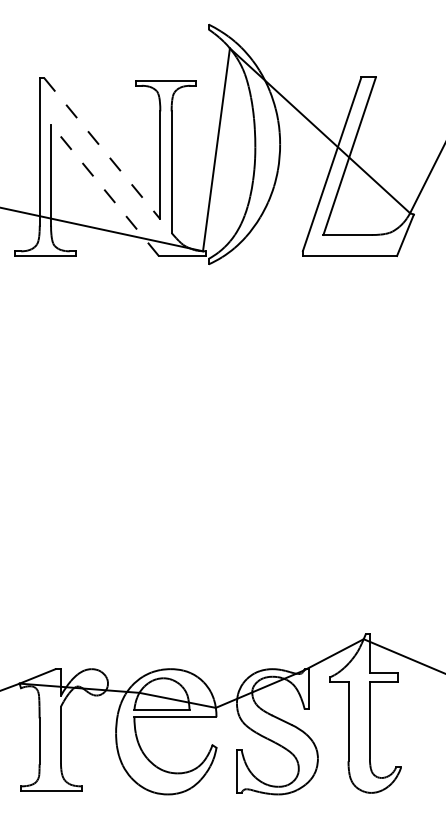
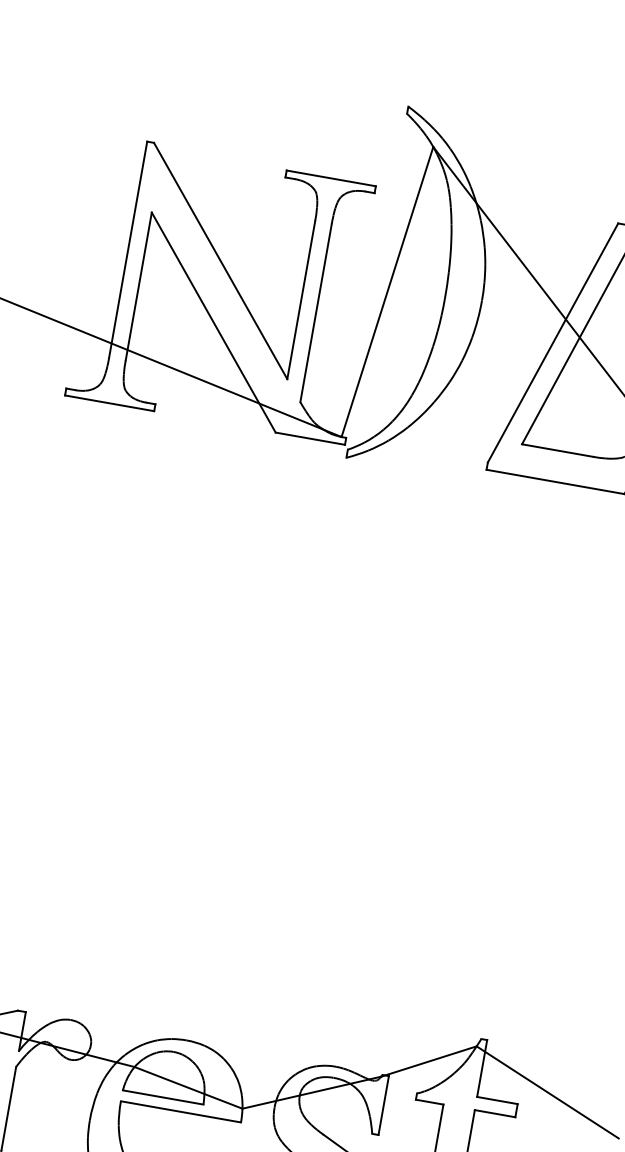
line: (102, 149) -> (220, 262), dashed -> solid
line: (104, 190) -> (213, 322), dashed -> solid

